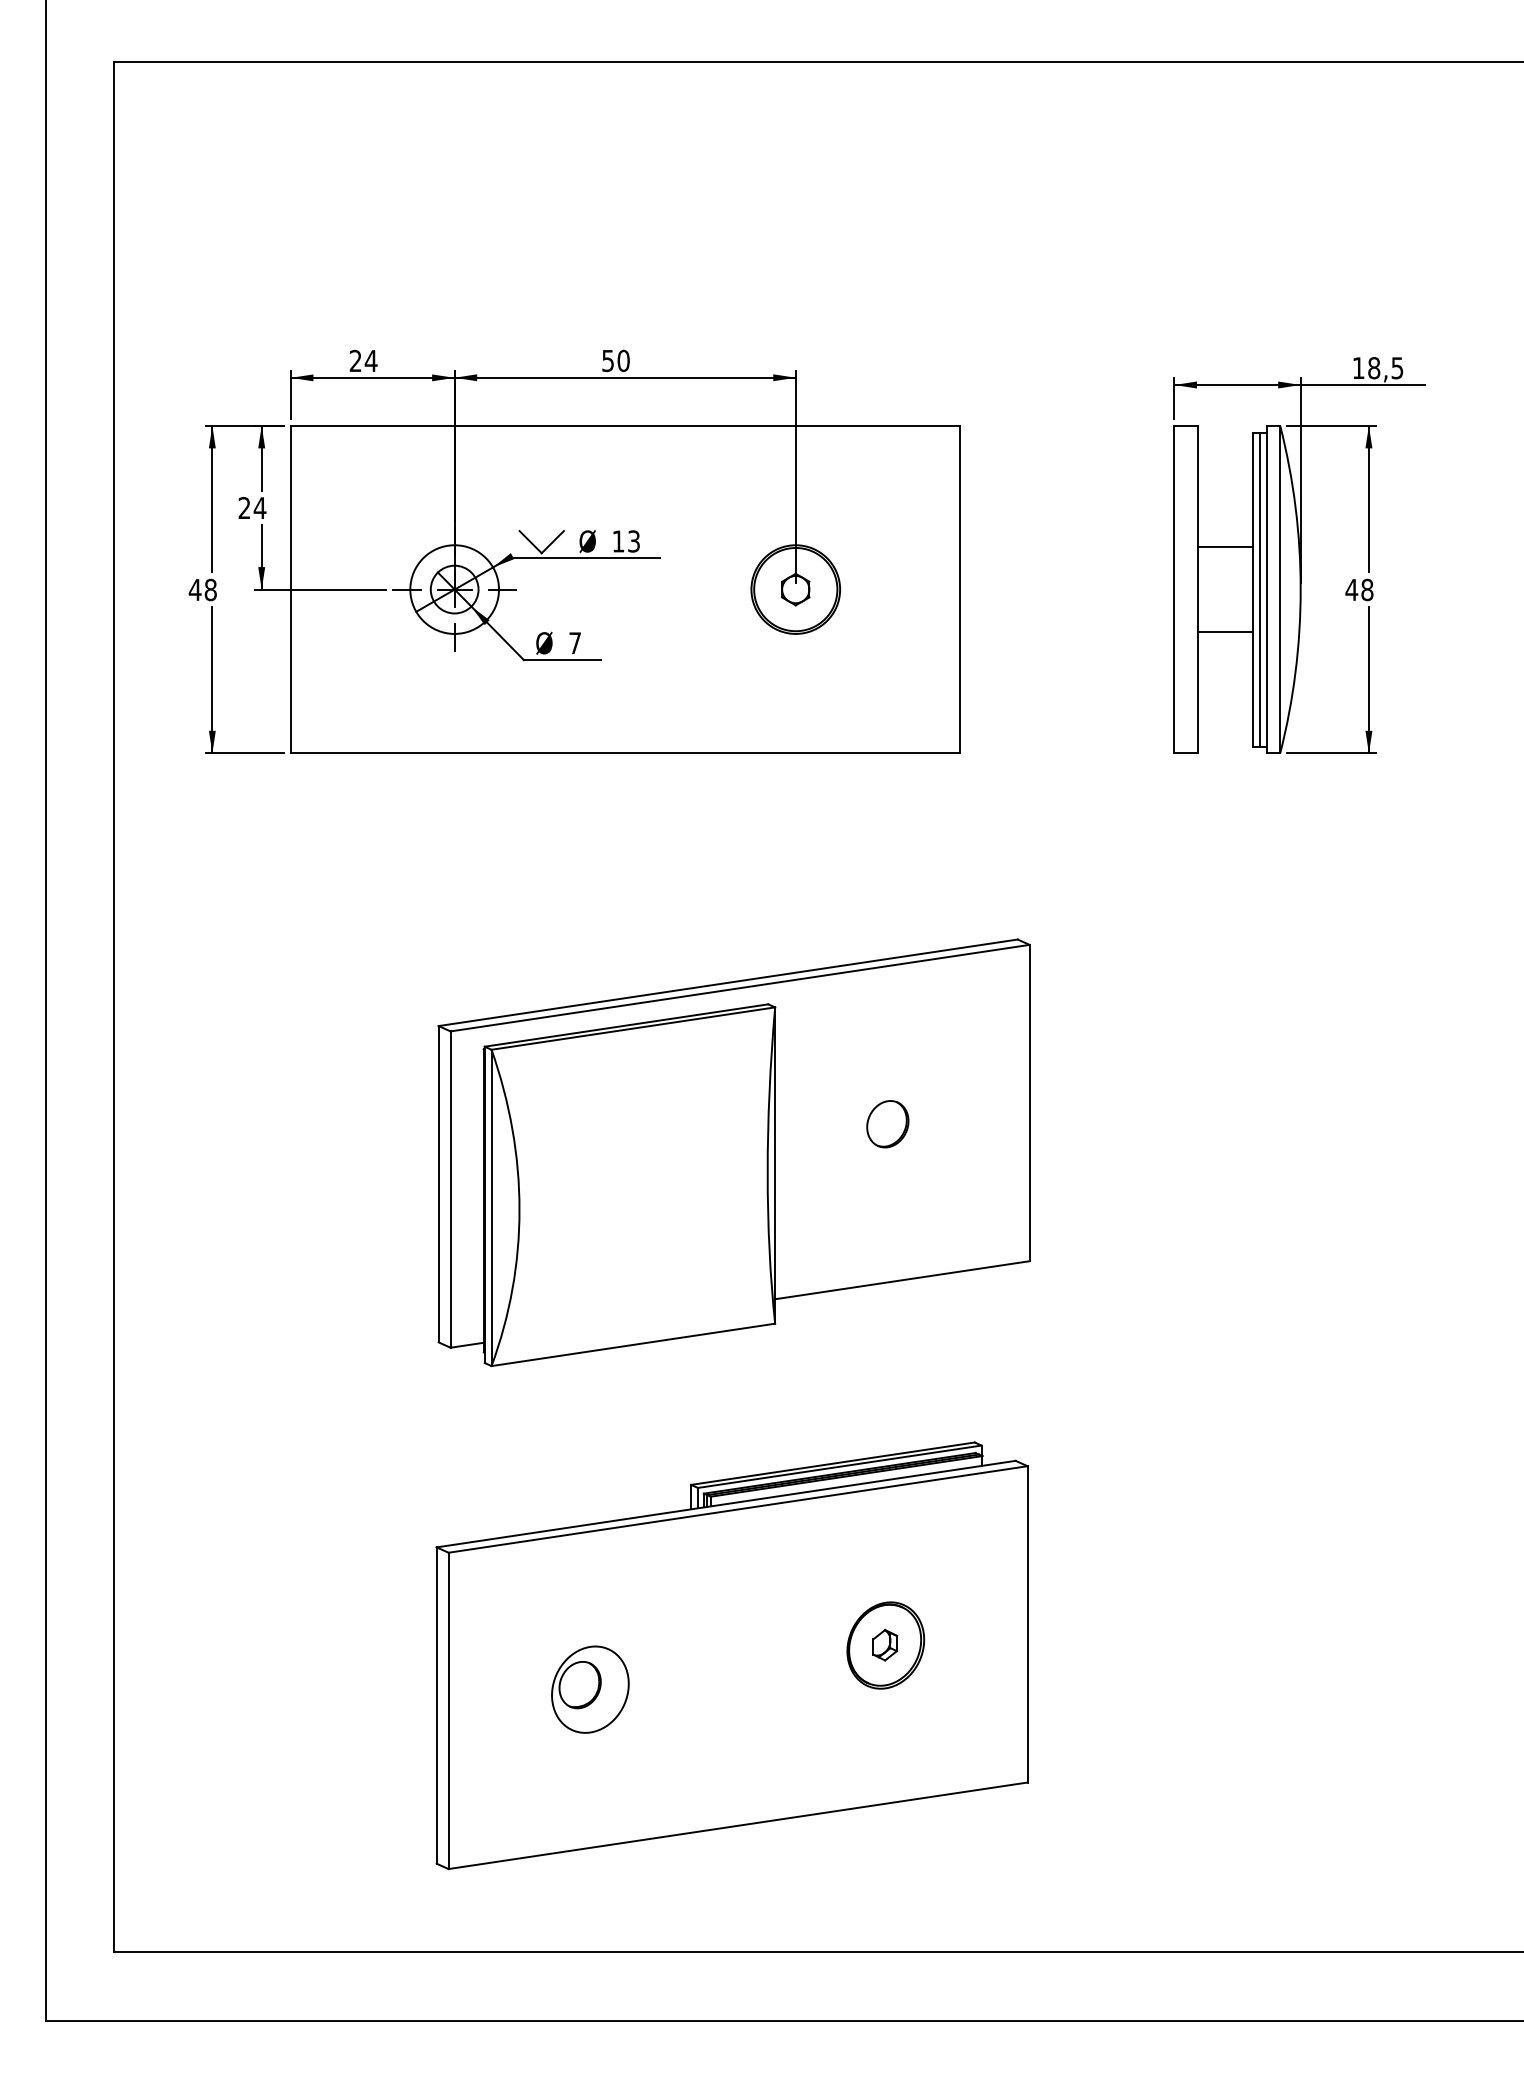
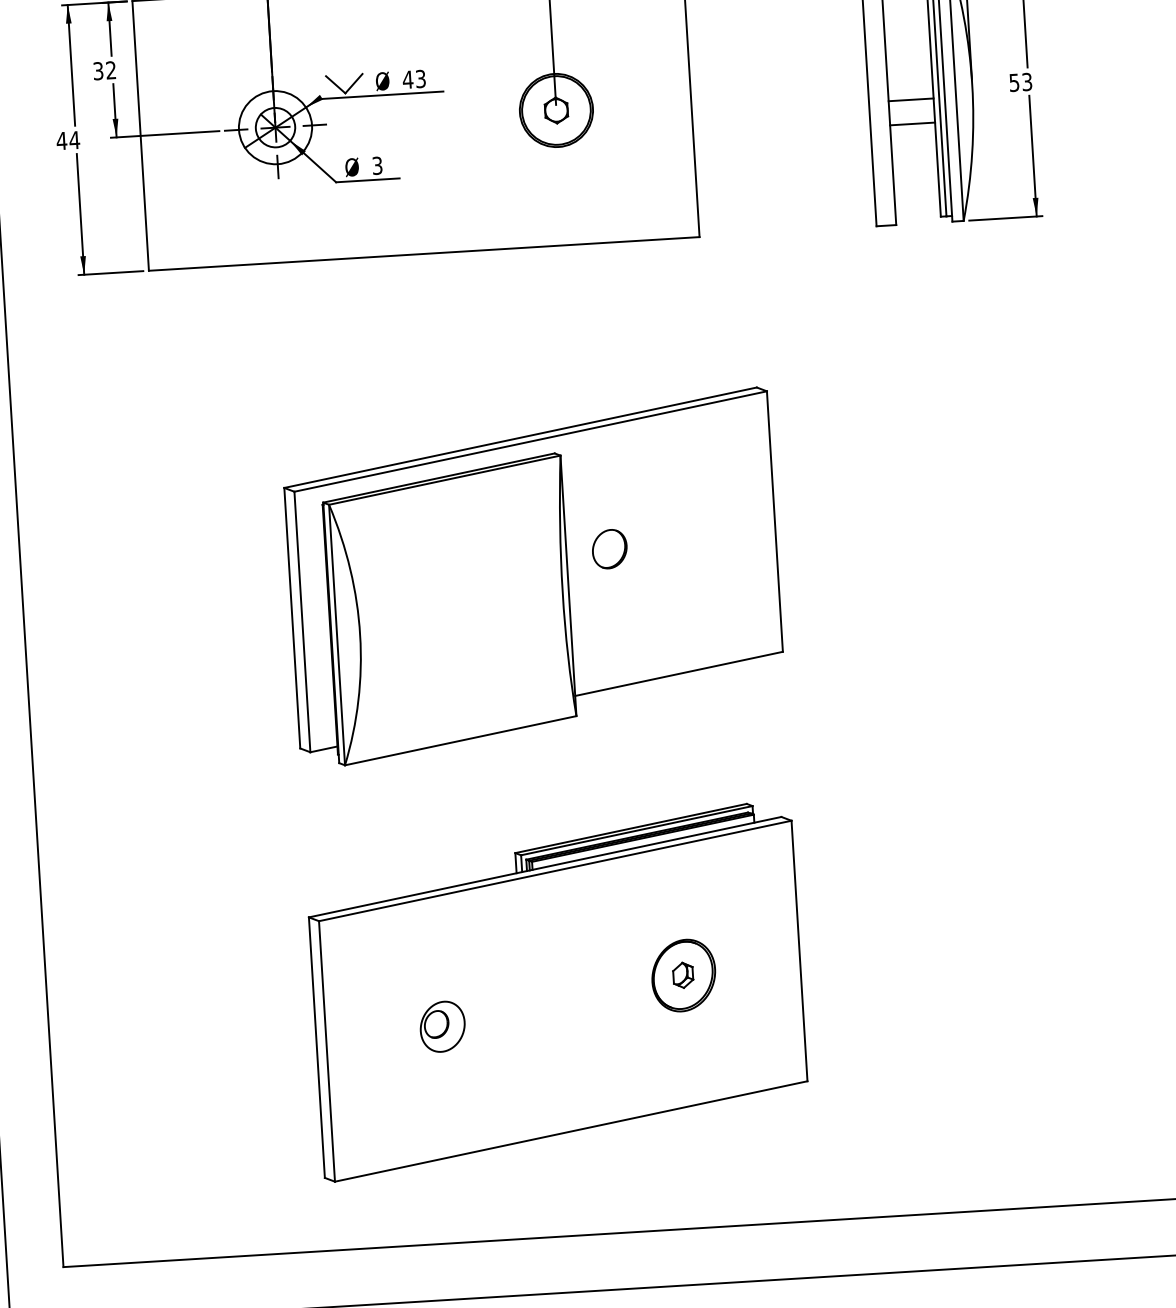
text: (252, 508) -> (104, 71), 24 -> 32
text: (618, 541) -> (408, 79), 13 -> 43
line: (1225, 546) -> (910, 99), moved
text: (210, 589) -> (74, 139), 48 -> 44
text: (1359, 589) -> (1020, 82), 48 -> 53
text: (574, 643) -> (376, 166), 7 -> 3
part: (887, 1124) -> (609, 549), moved
part: (590, 1689) -> (442, 1026), size x0.7

